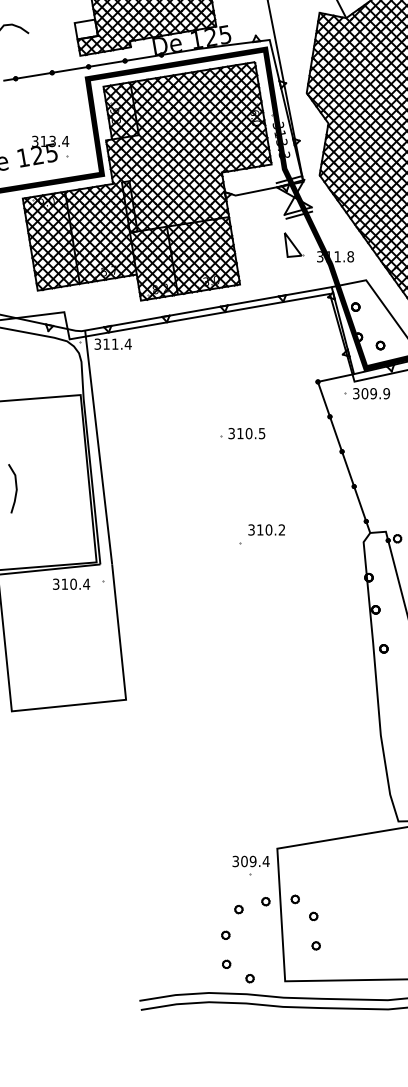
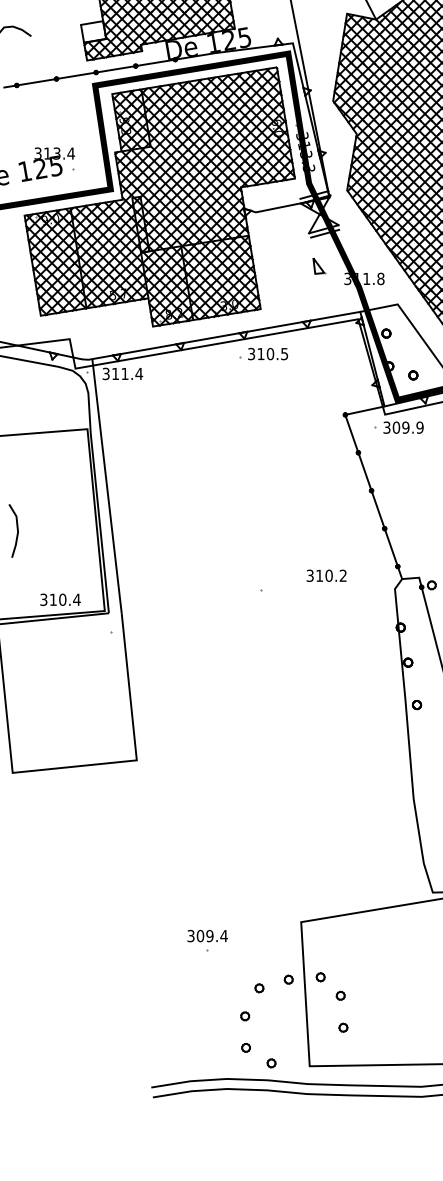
part: (294, 244) -> (319, 265), size x0.6
part: (242, 433) -> (263, 353), moved
text: (266, 529) -> (326, 575), moved
text: (71, 583) -> (60, 599), moved
part: (250, 865) -> (207, 940), moved

